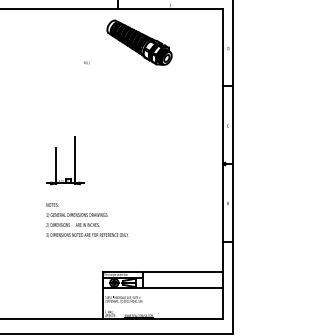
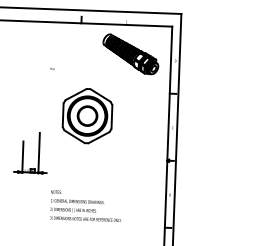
part: (139, 42) -> (130, 54), moved
part: (128, 115) -> (87, 115), added
text: (87, 220) -> (86, 206), moved

